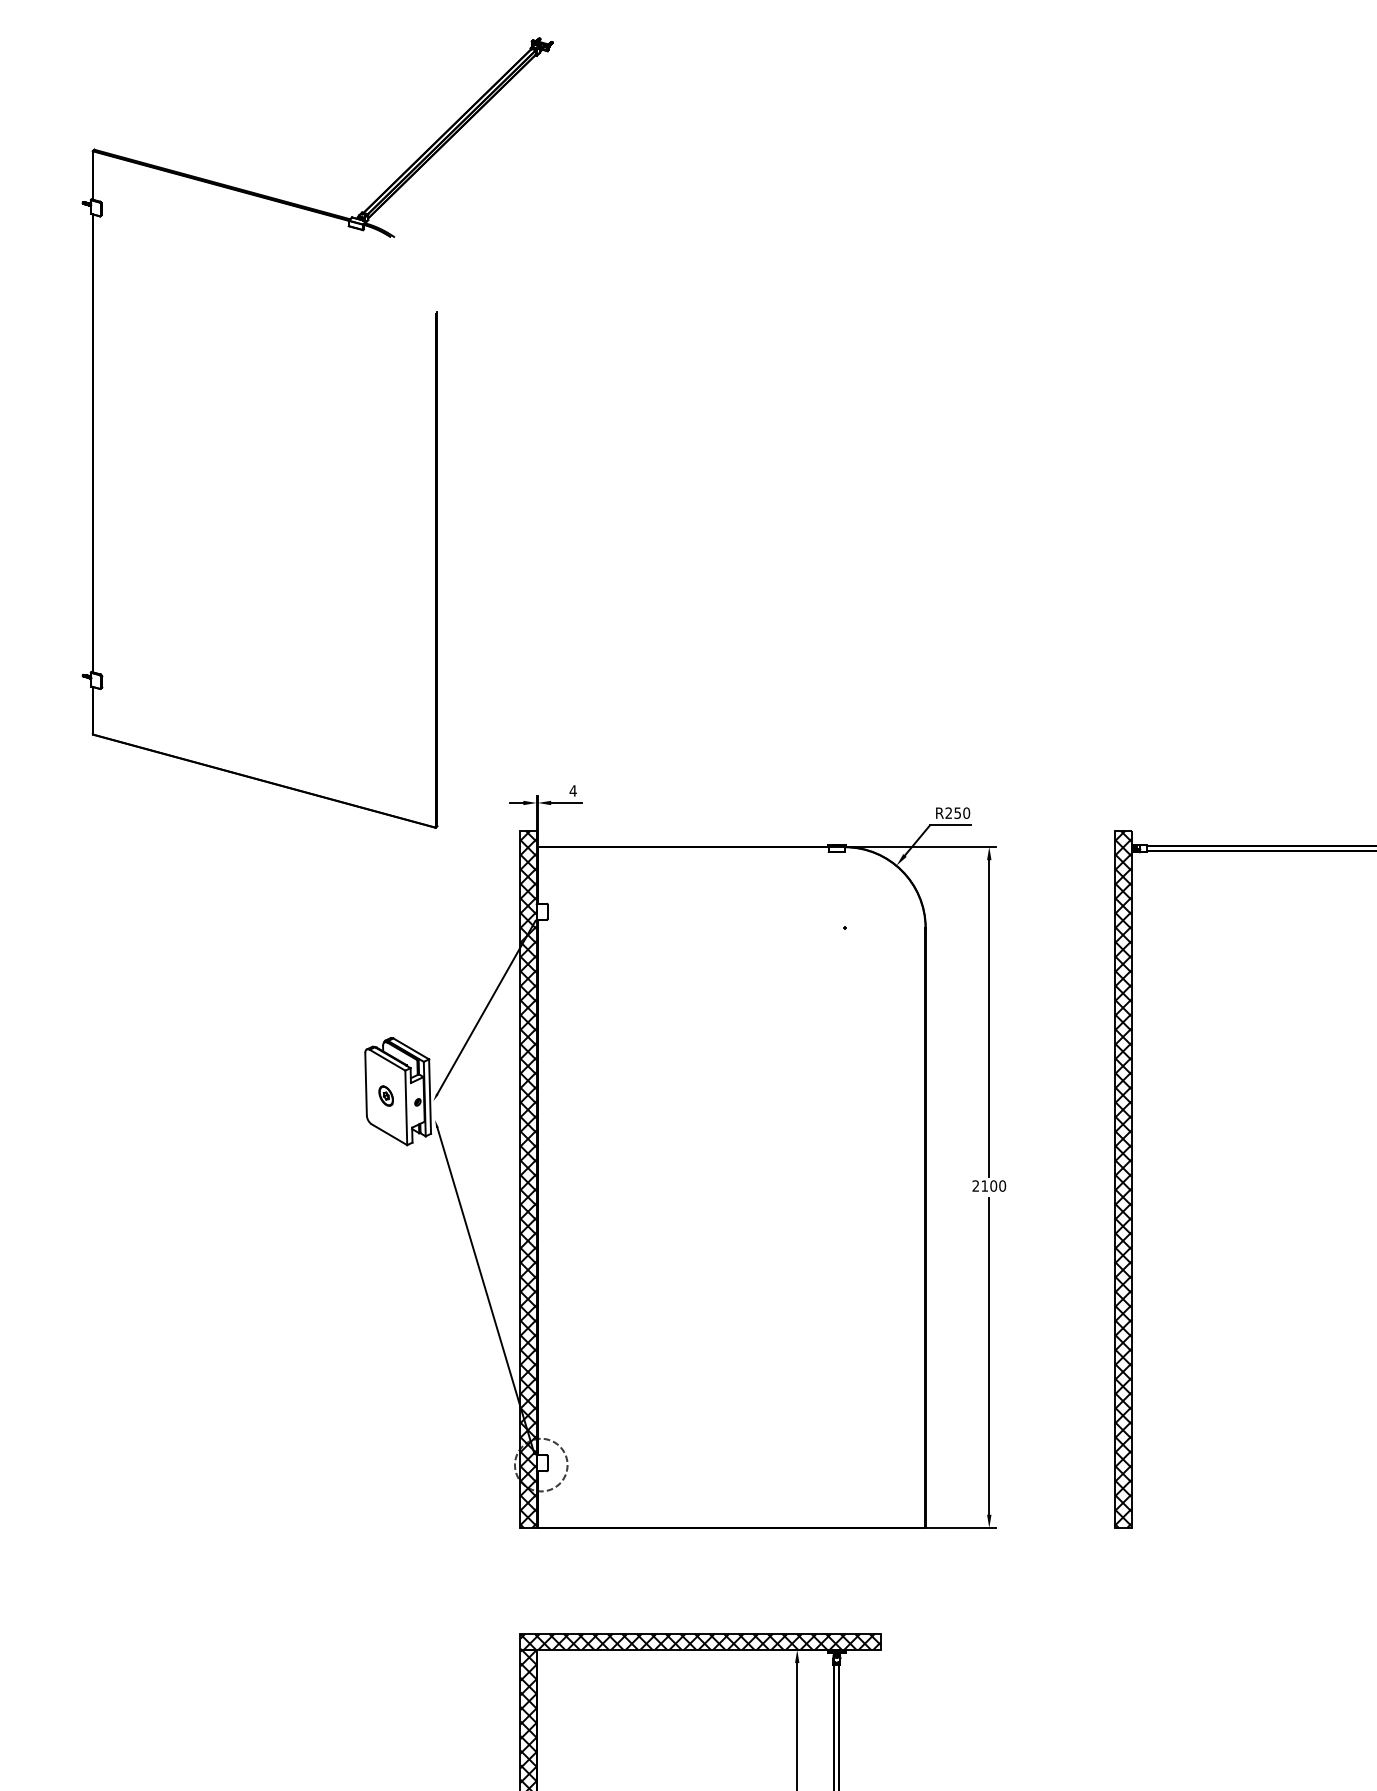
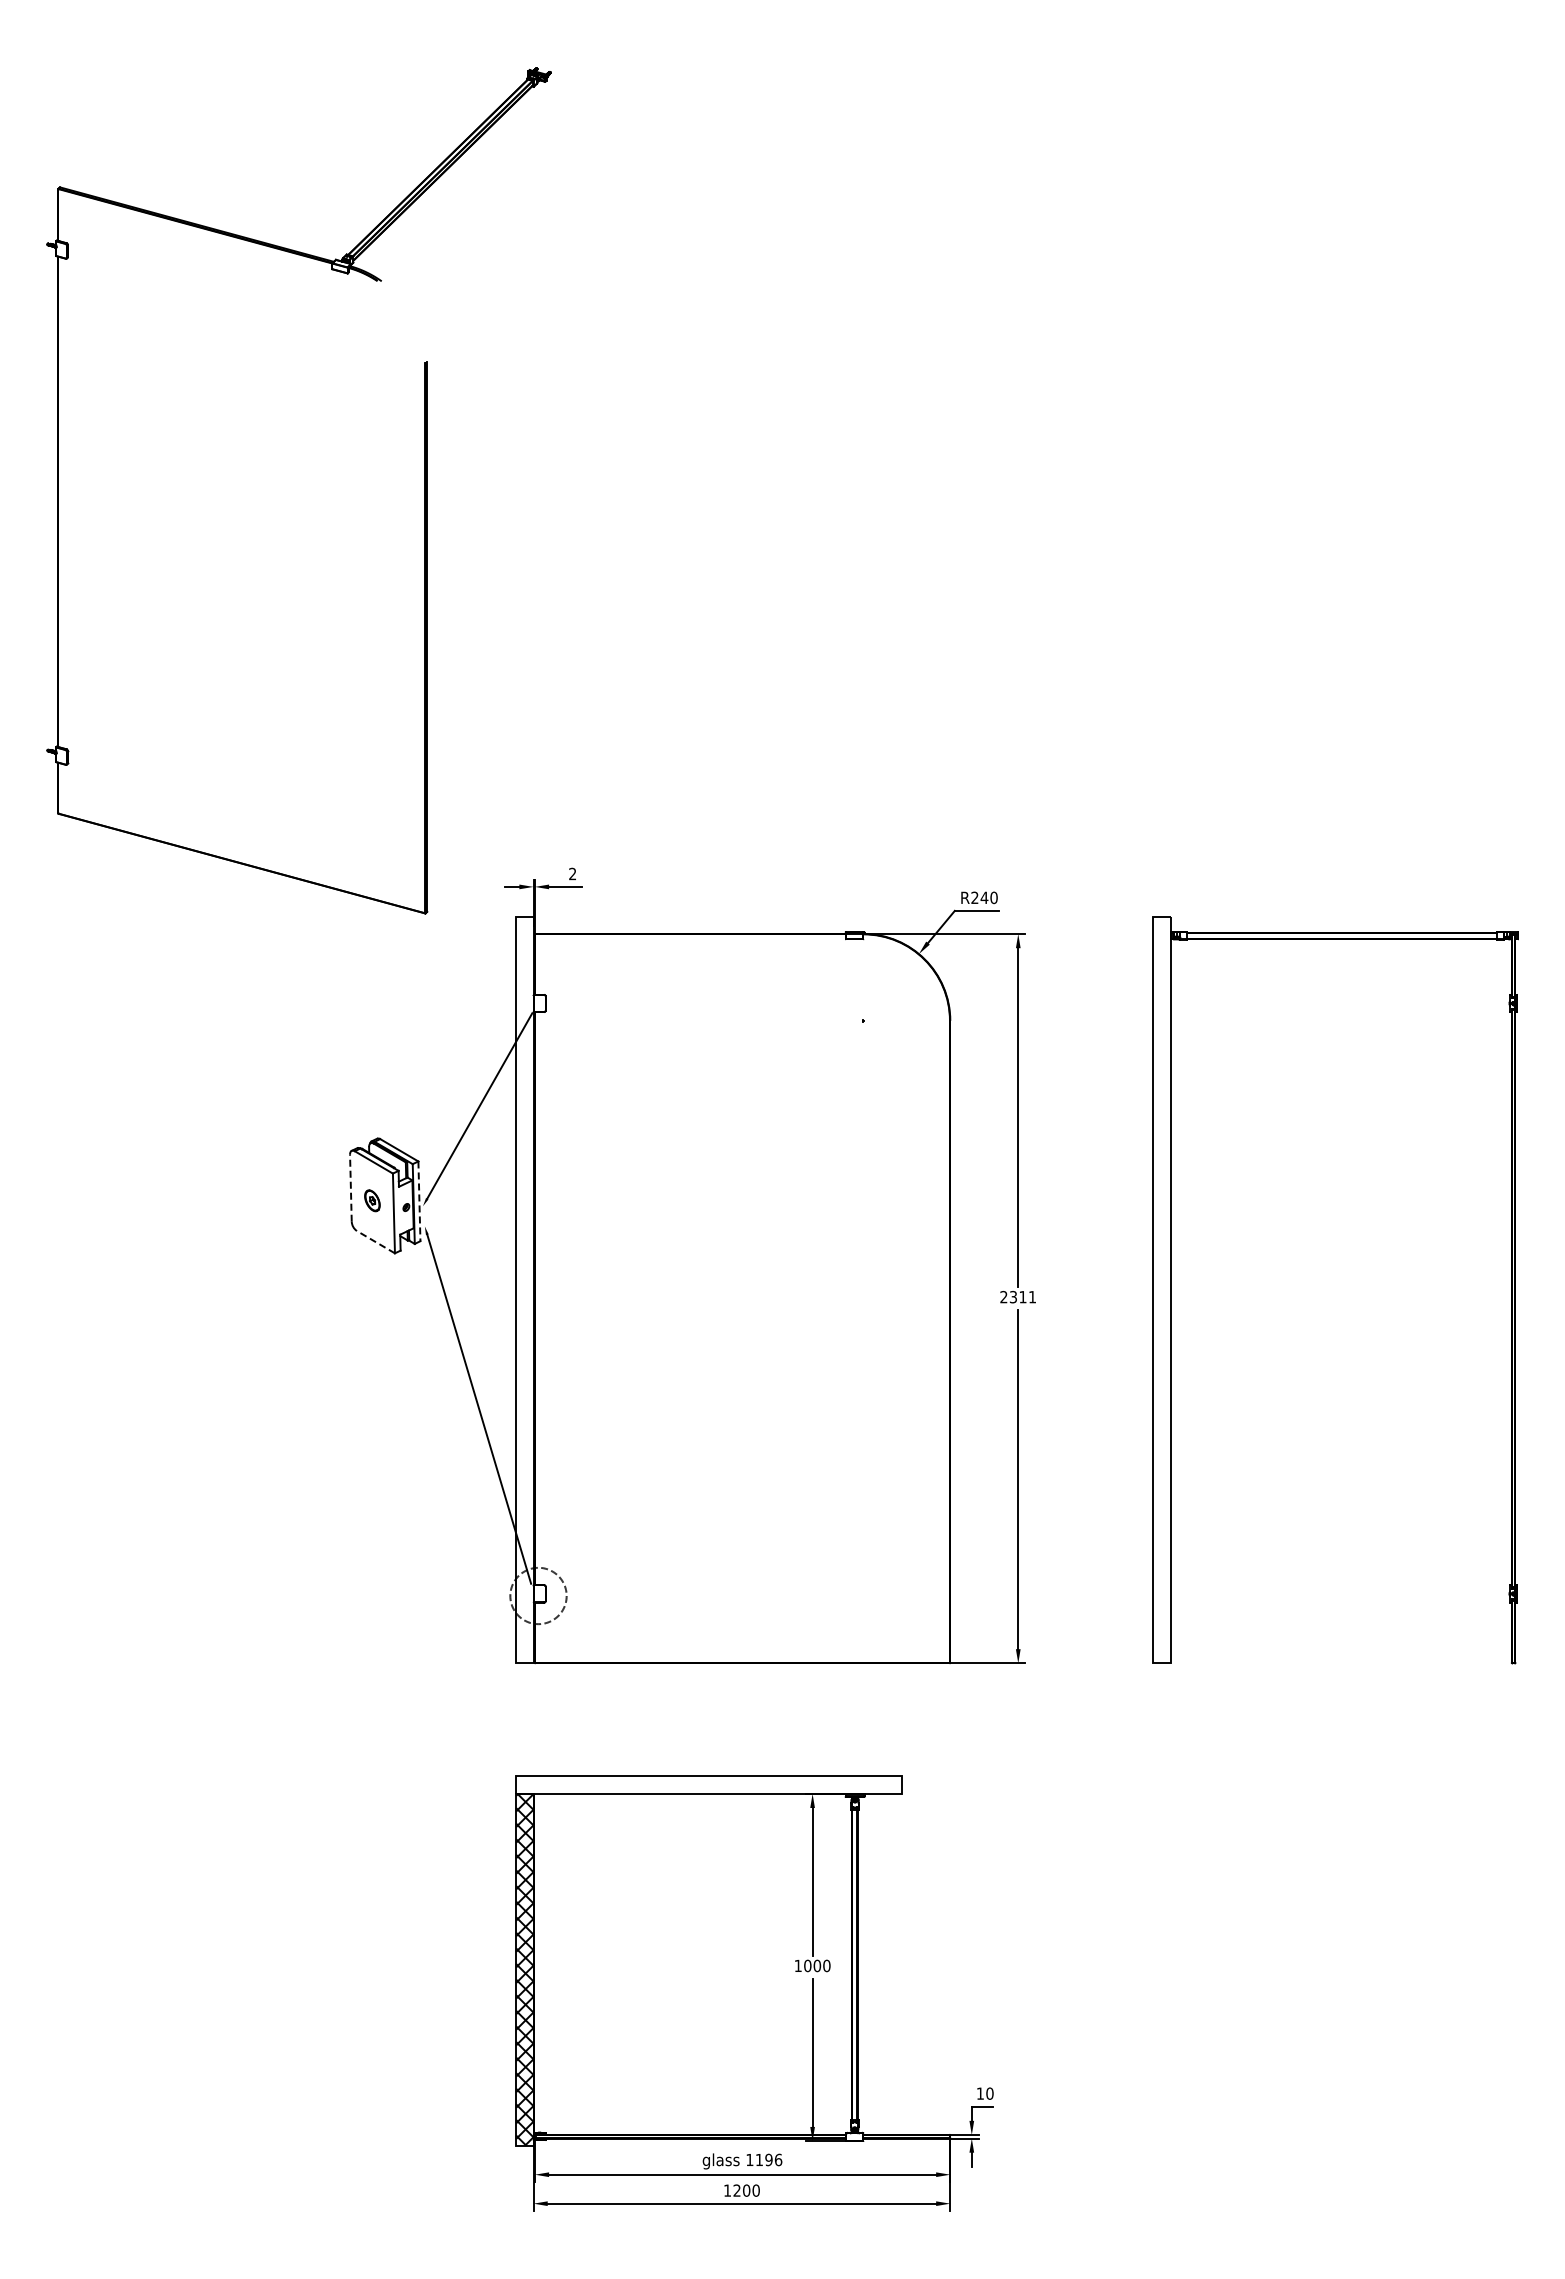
text: (573, 790) -> (572, 873), 4 -> 2
text: (957, 812) -> (984, 897), R250 -> R240
line: (365, 1084) -> (350, 1188), solid -> dashed
line: (430, 1096) -> (419, 1201), solid -> dashed
line: (389, 1134) -> (375, 1241), solid -> dashed
hatch: (528, 1178) -> (524, 1289), removed
hatch: (1123, 1178) -> (1161, 1289), removed
text: (993, 1185) -> (1022, 1296), 2100 -> 2311
hatch: (700, 1641) -> (708, 1784), removed

